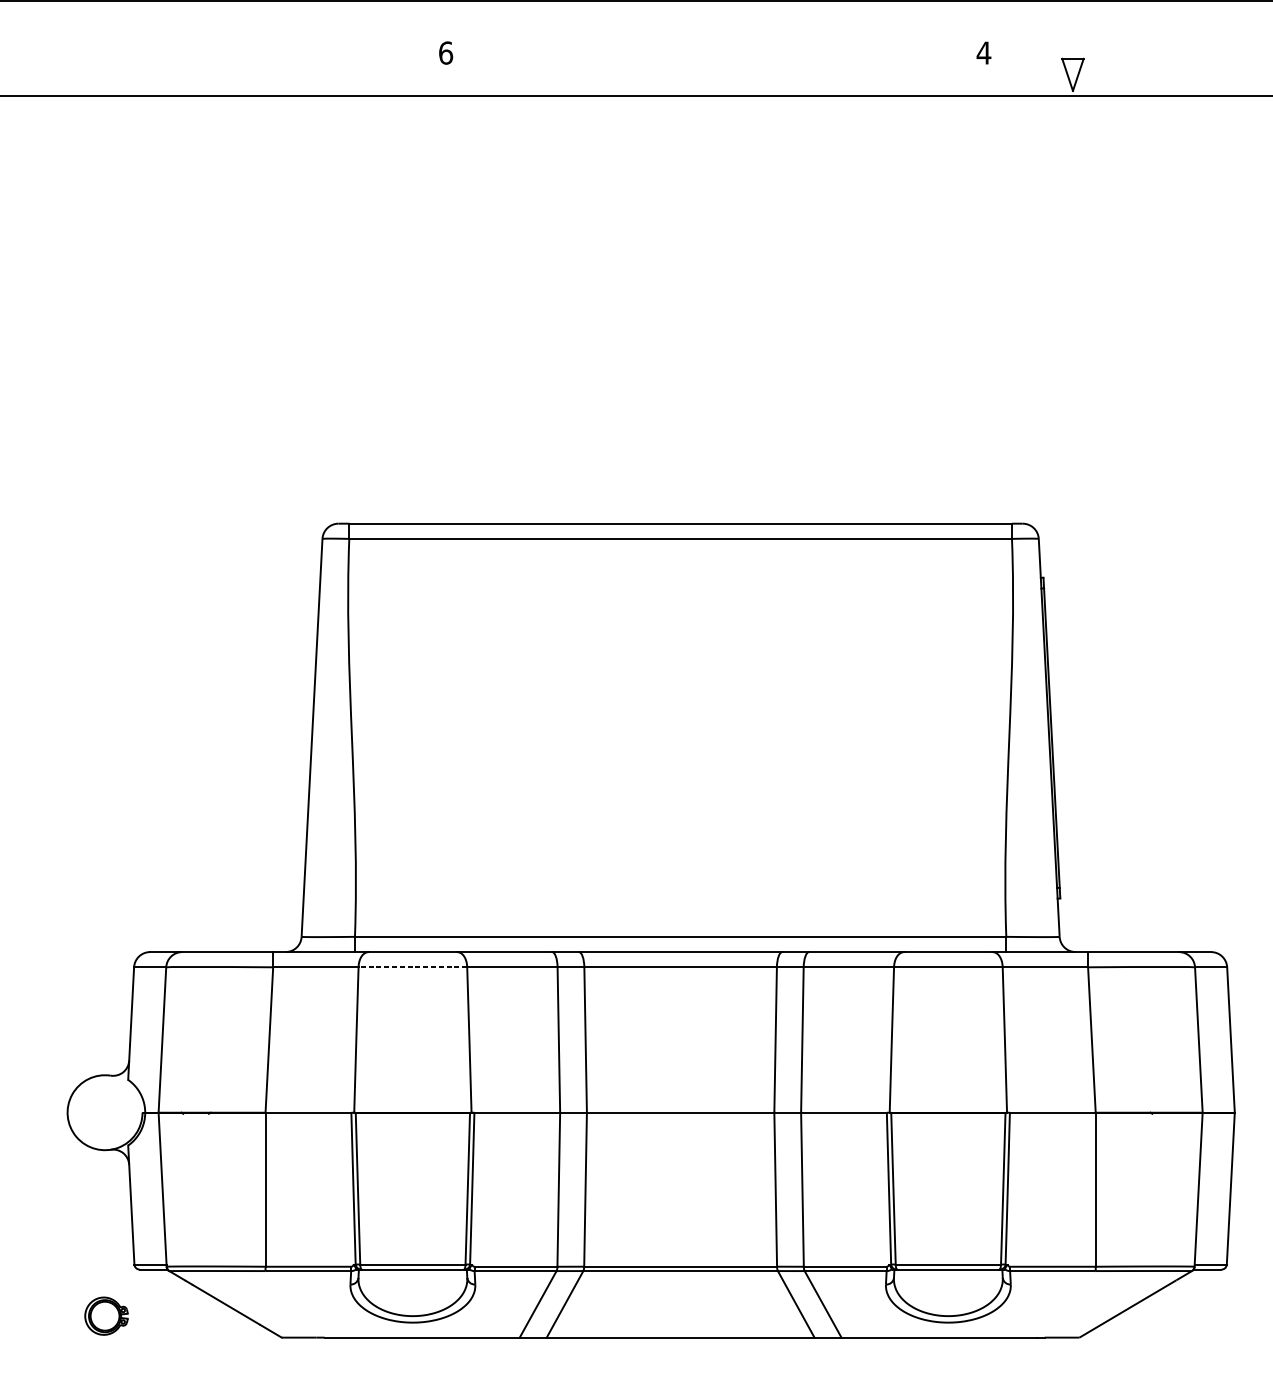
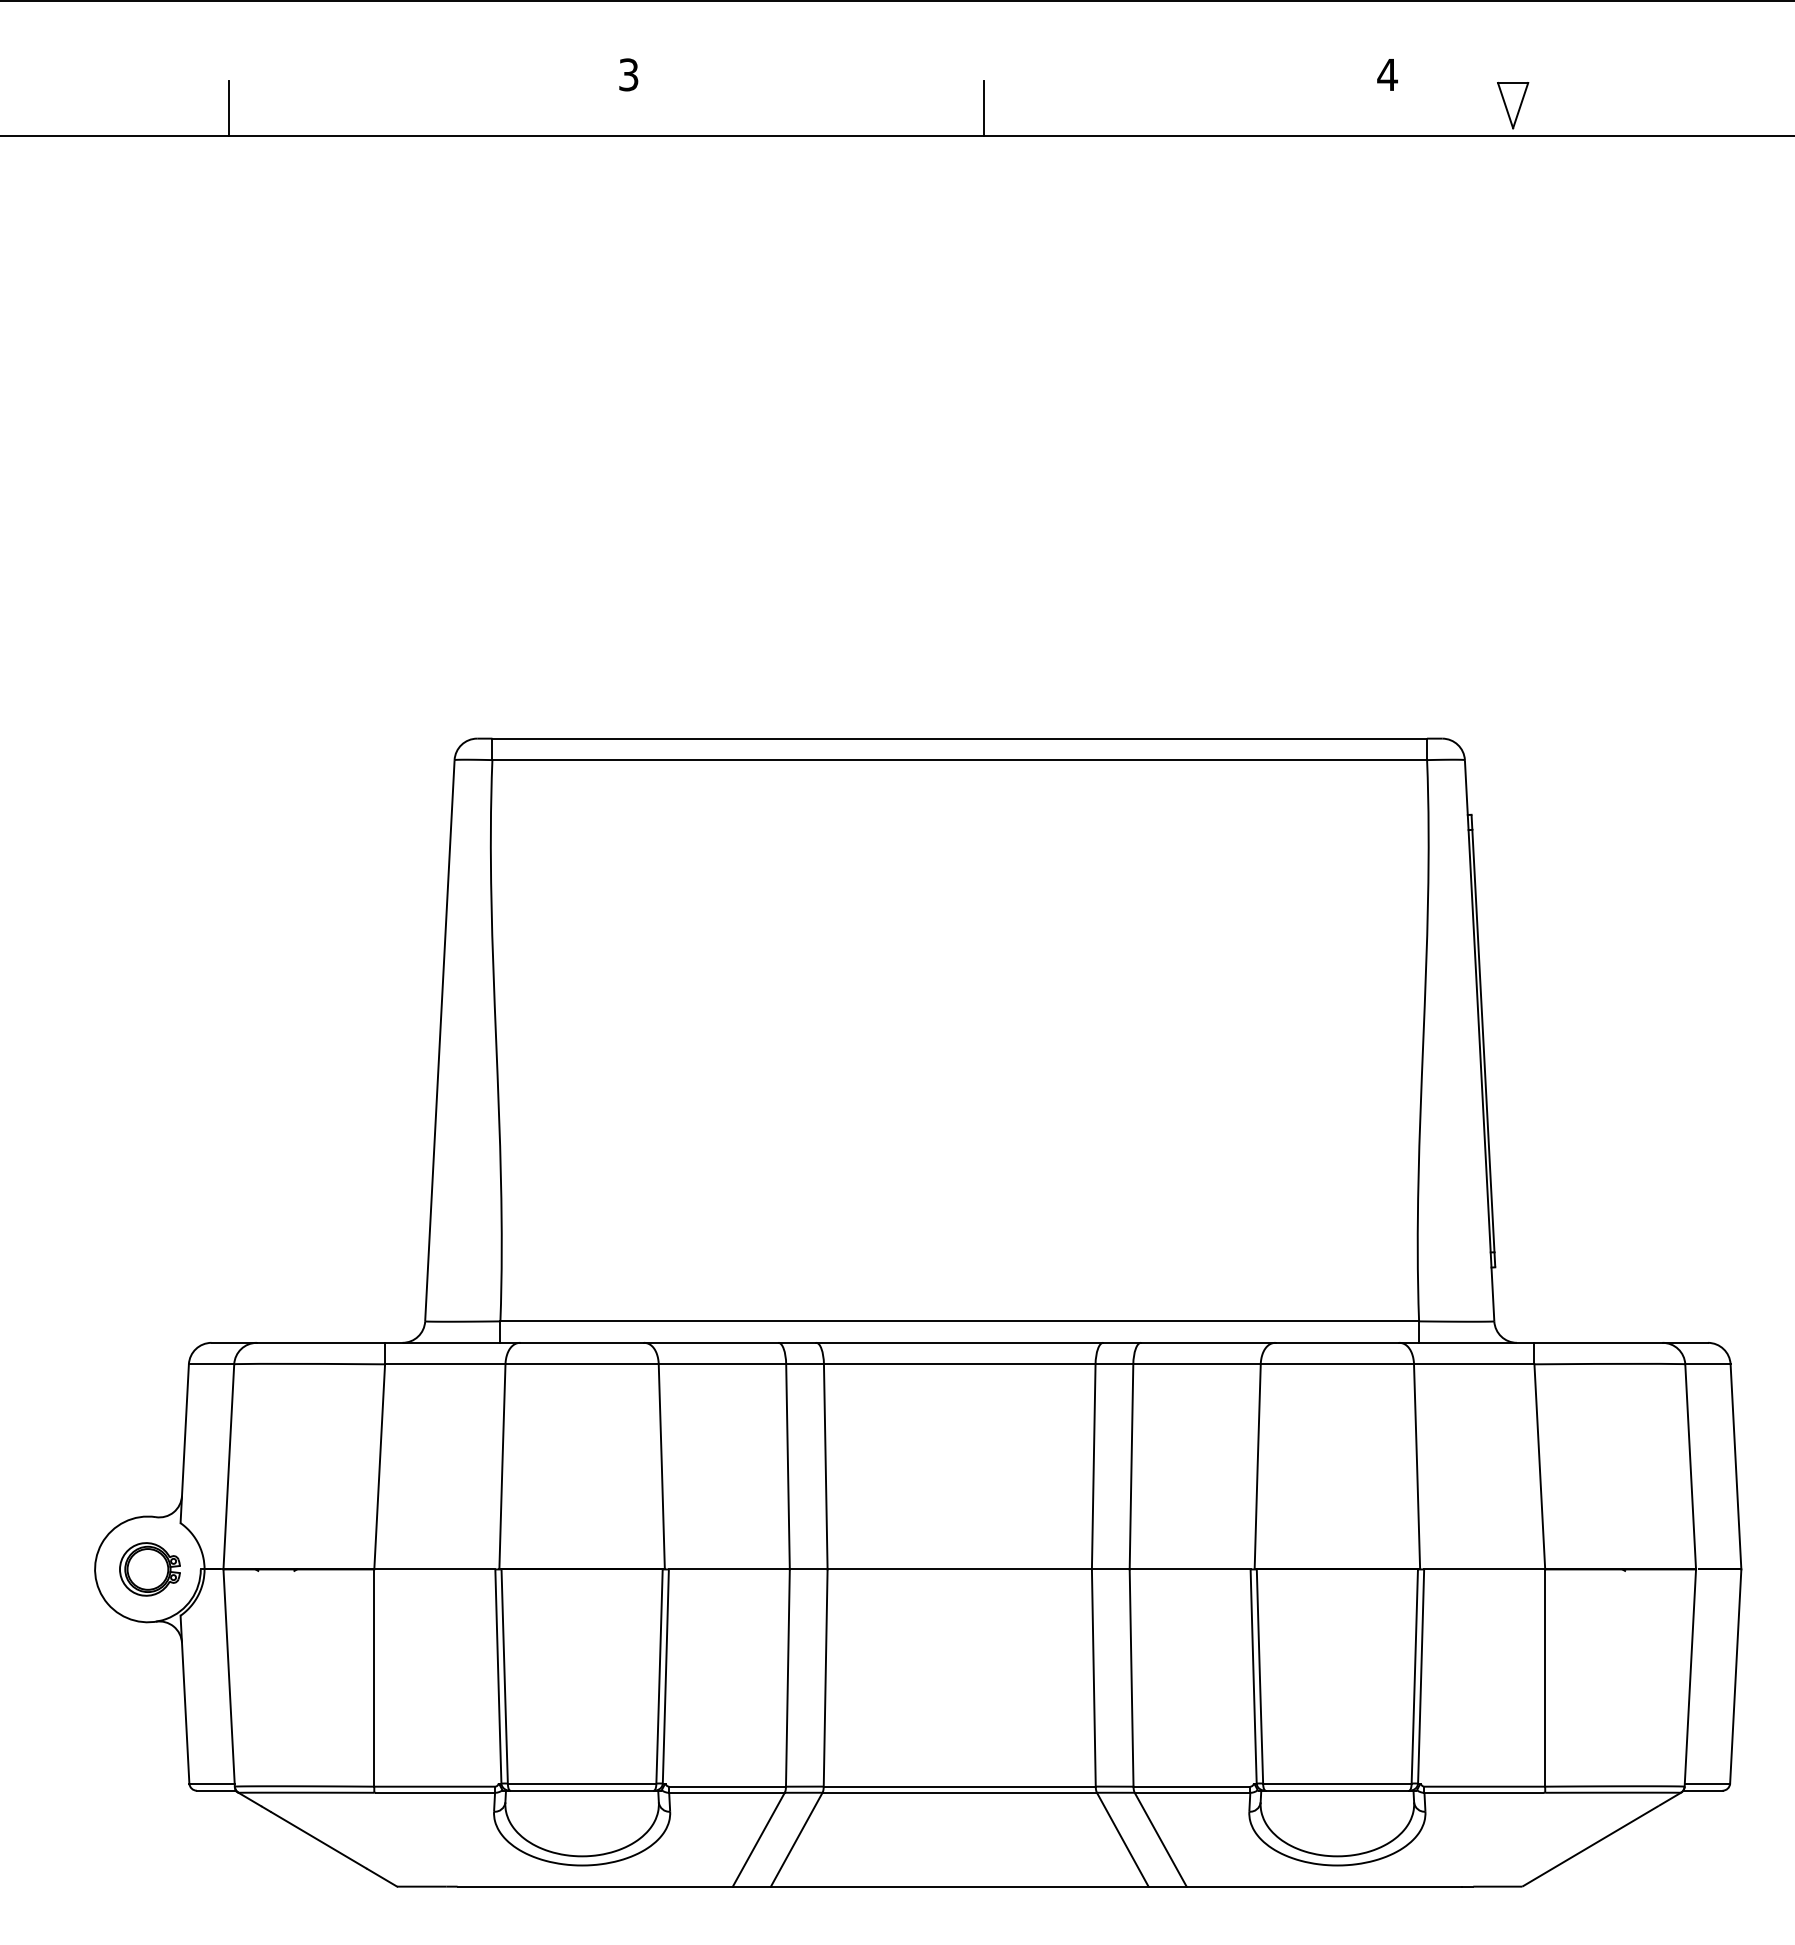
text: (445, 52) -> (628, 74), 6 -> 3
line: (162, 76) -> (229, 108), added
line: (698, 76) -> (984, 108), added
line: (413, 967) -> (582, 1364), dashed -> solid
part: (106, 1316) -> (149, 1569), moved

